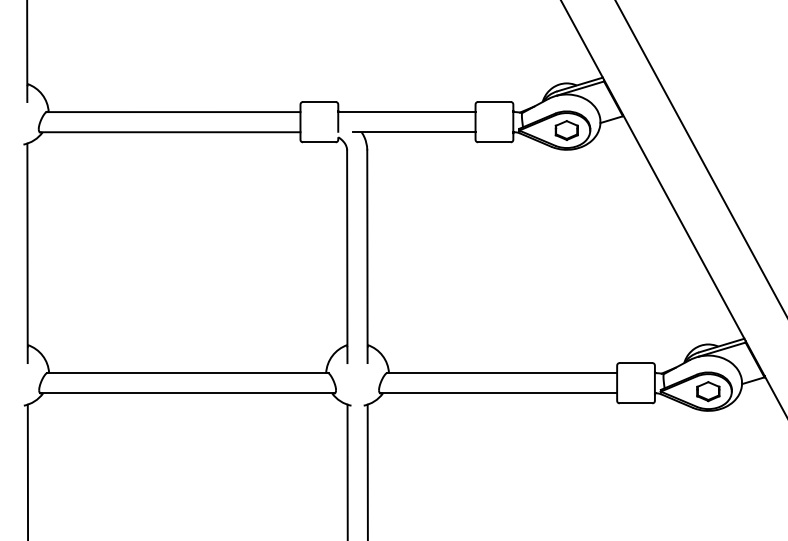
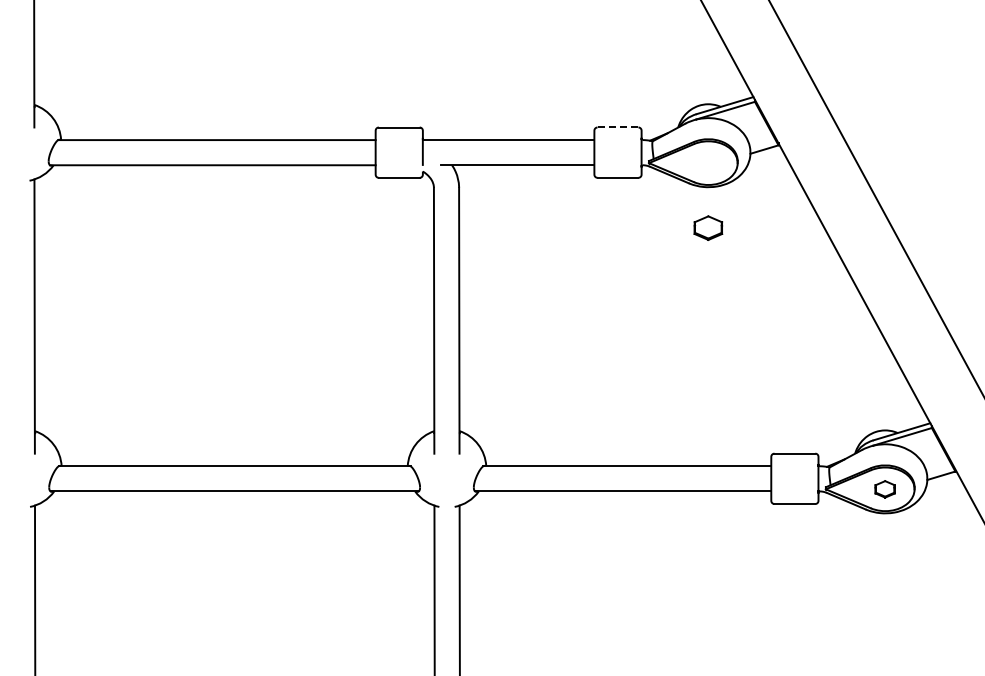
line: (494, 102) -> (617, 127), solid -> dashed
part: (566, 130) -> (708, 227), moved
part: (707, 391) -> (884, 489), size x0.7

